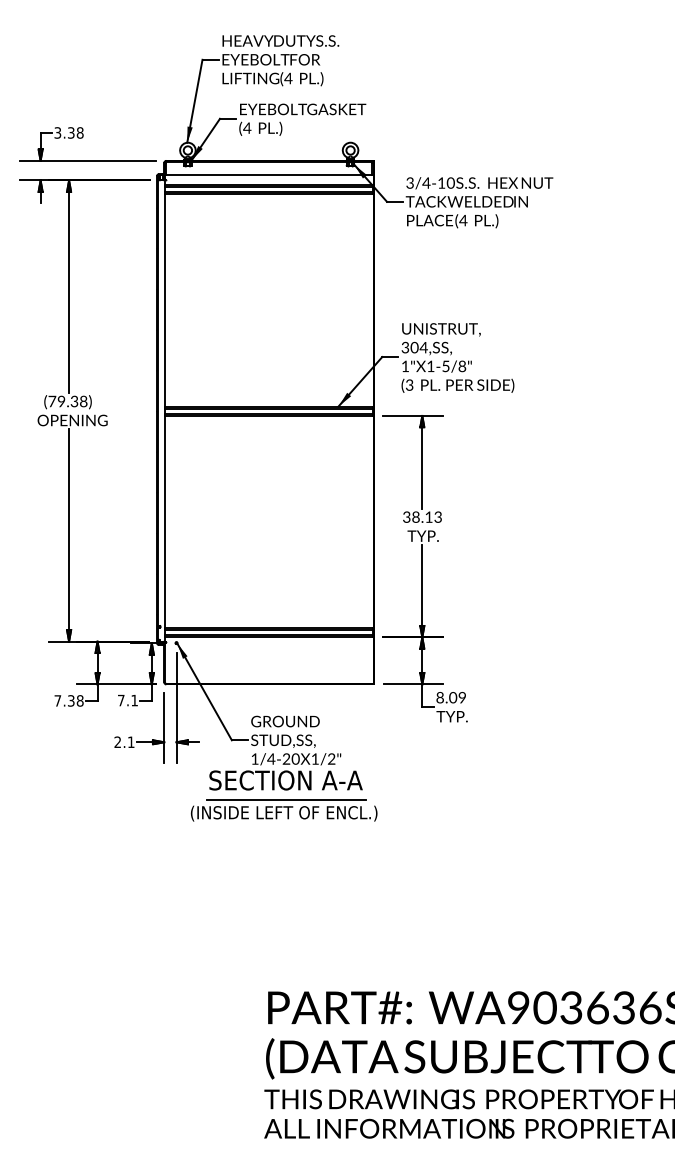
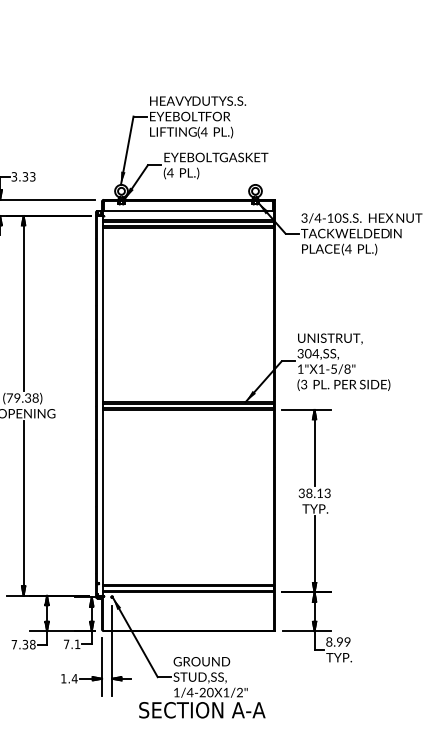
text: (79, 132) -> (32, 176), 3.38 -> 3.33
text: (453, 698) -> (340, 642), 8.09 -> 8.99
text: (124, 741) -> (69, 678), 2.1 -> 1.4
part: (284, 810) -> (201, 734), removed

